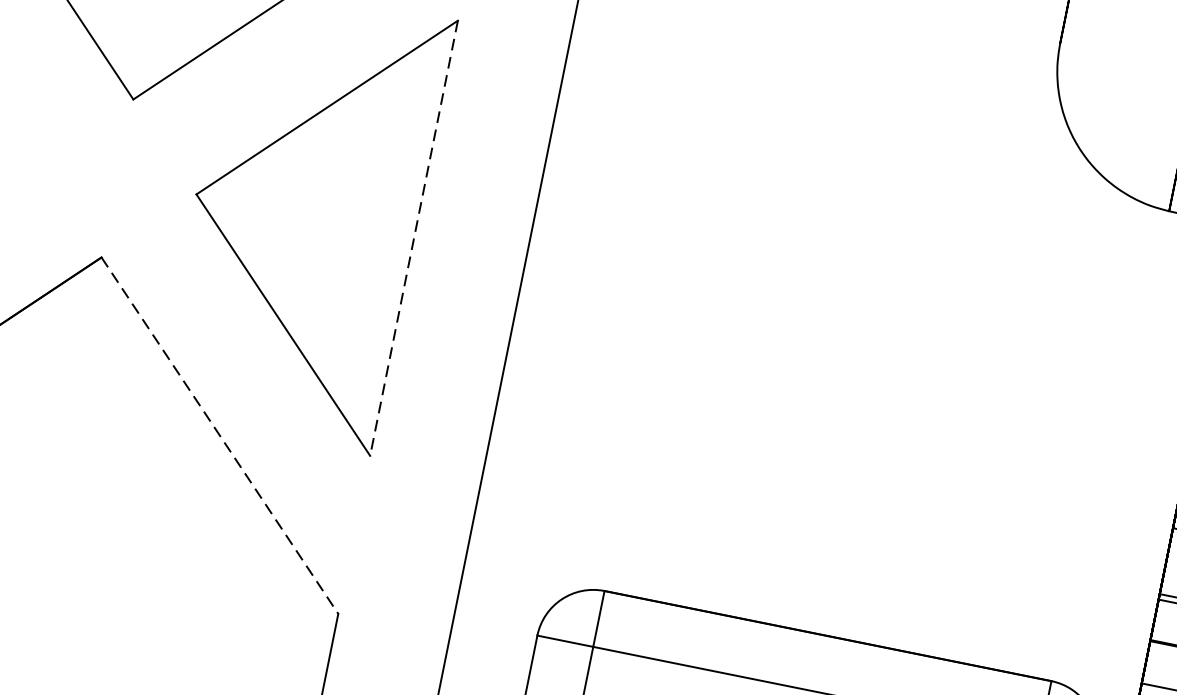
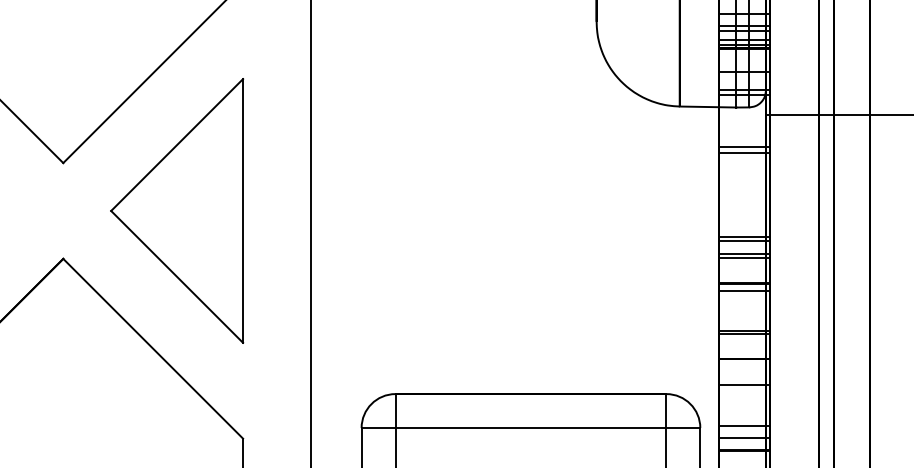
line: (414, 237) -> (243, 210), dashed -> solid
line: (220, 436) -> (153, 349), dashed -> solid

